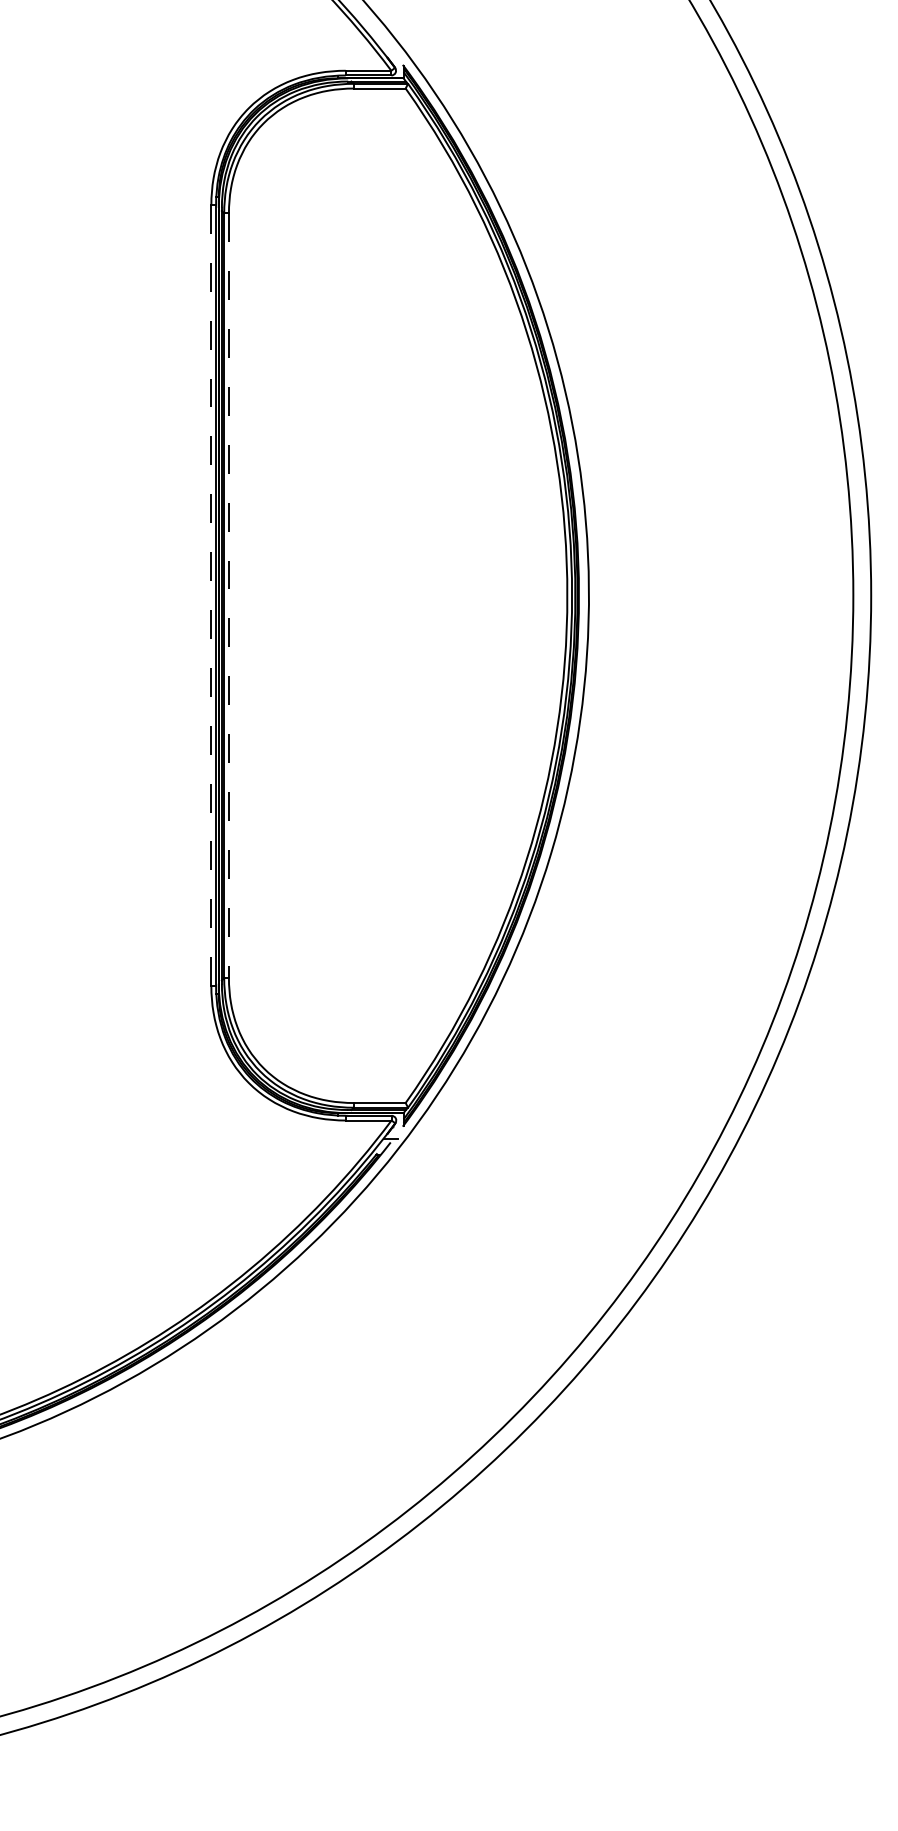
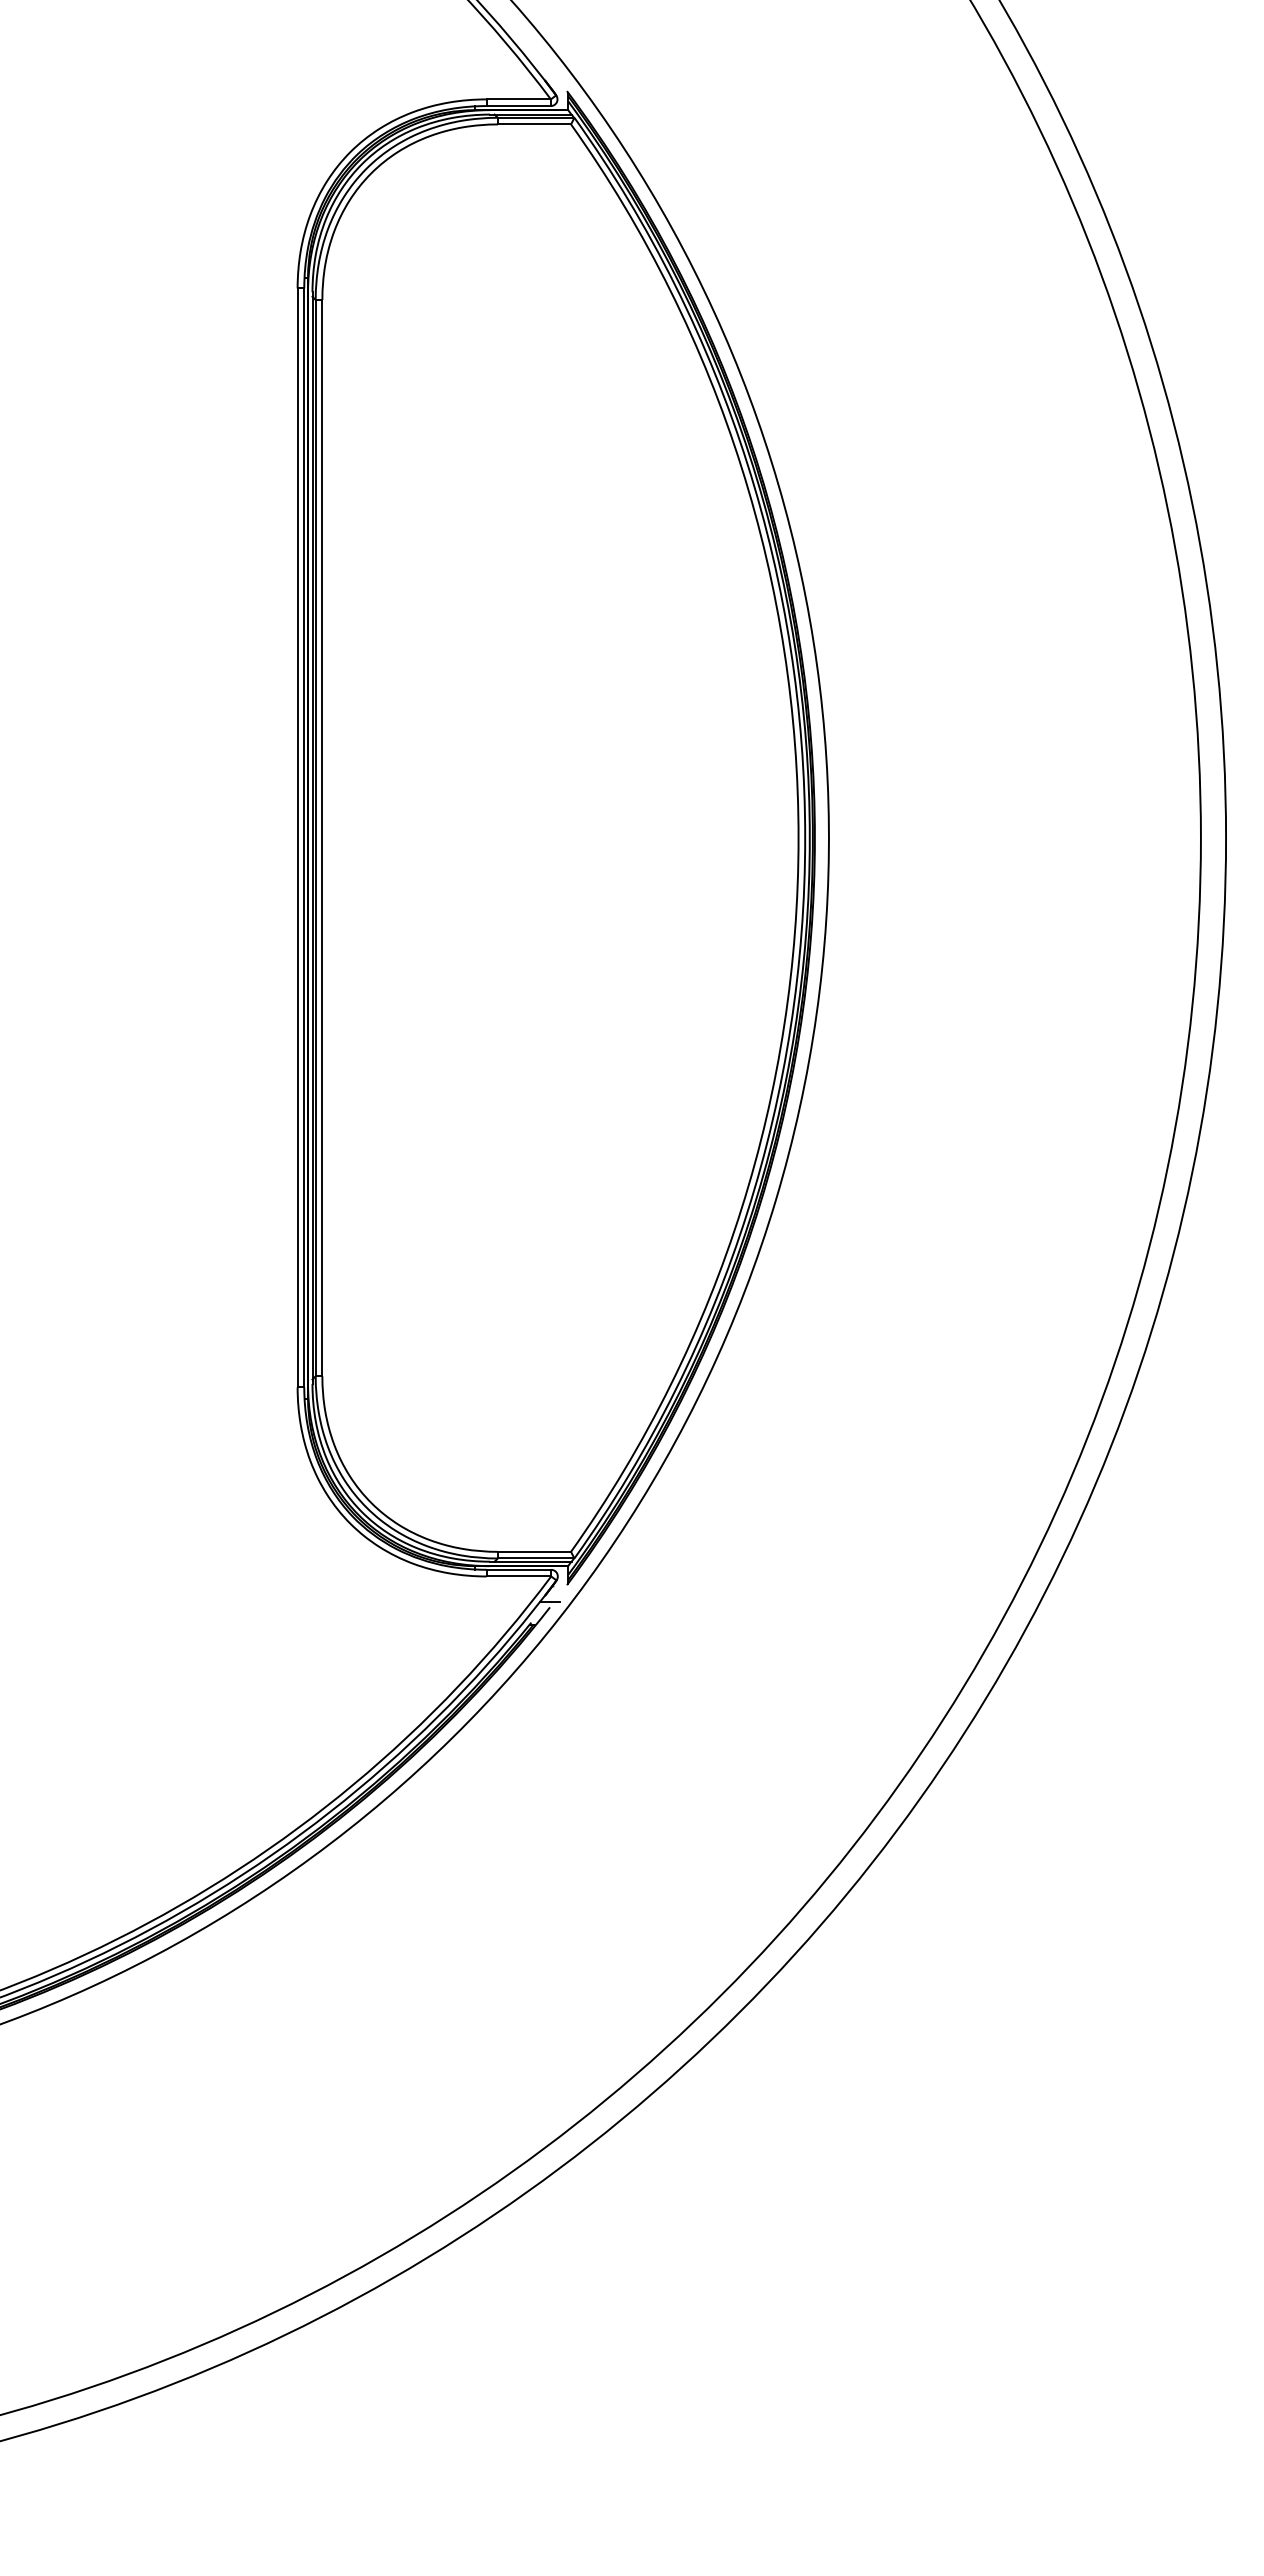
line: (211, 595) -> (297, 837), dashed -> solid
line: (229, 596) -> (322, 838), dashed -> solid

